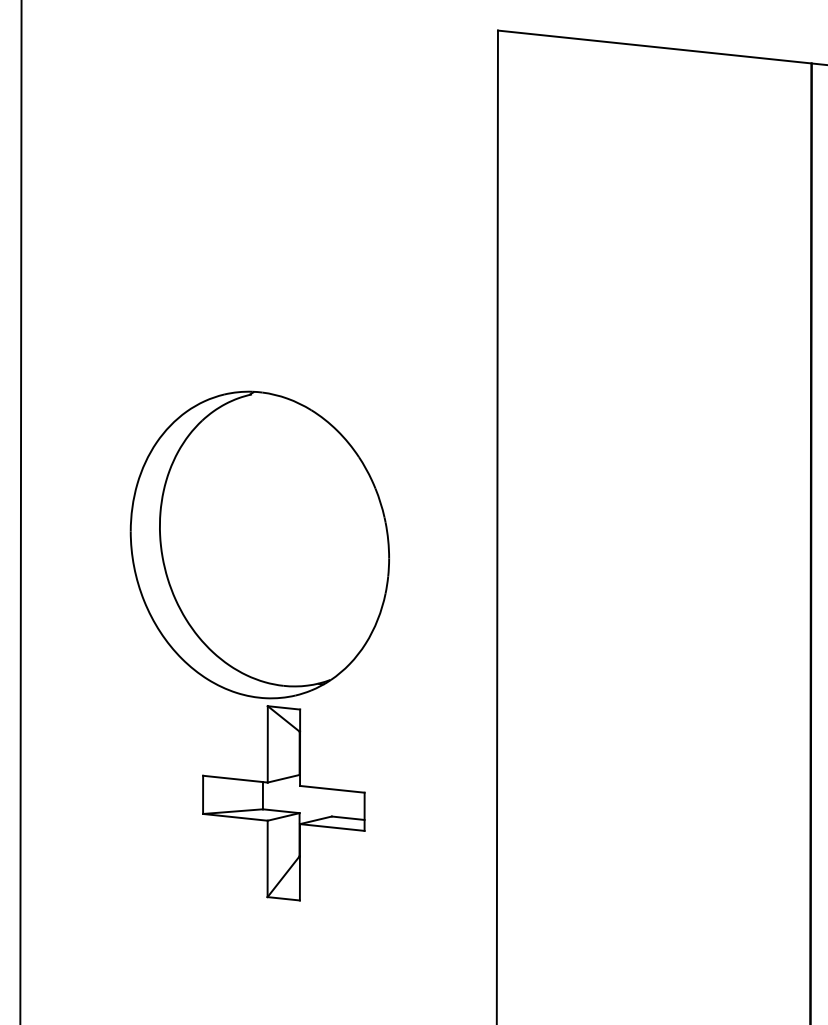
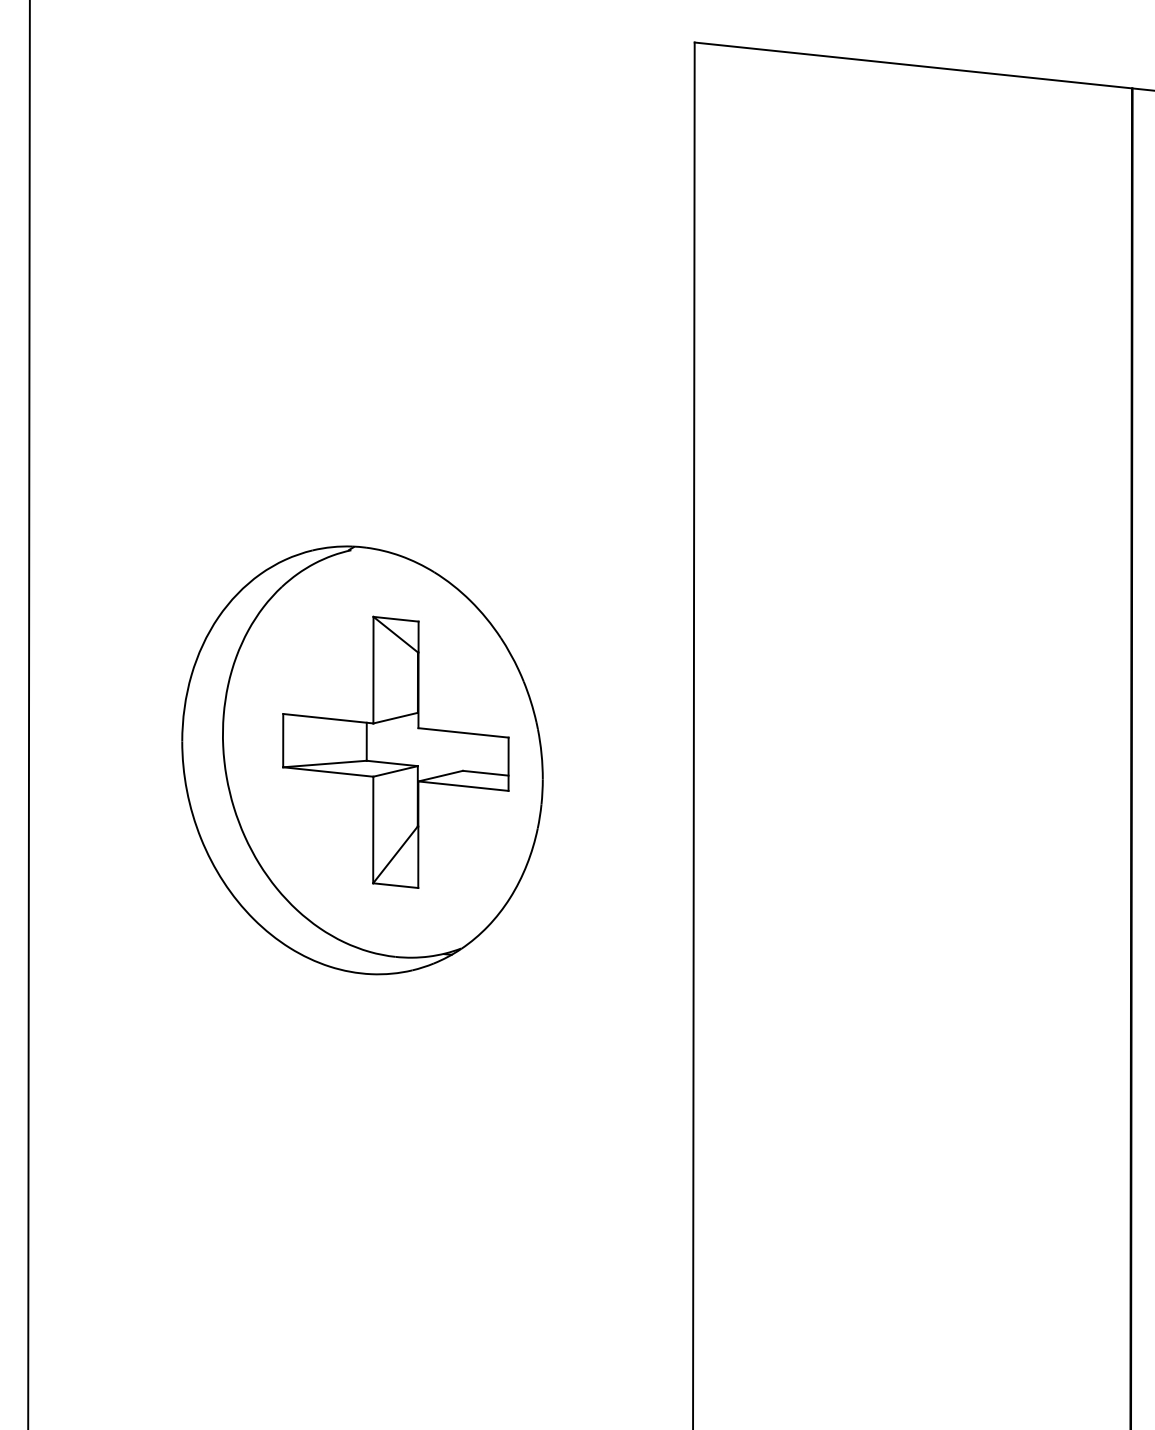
part: (283, 803) -> (395, 752), moved

